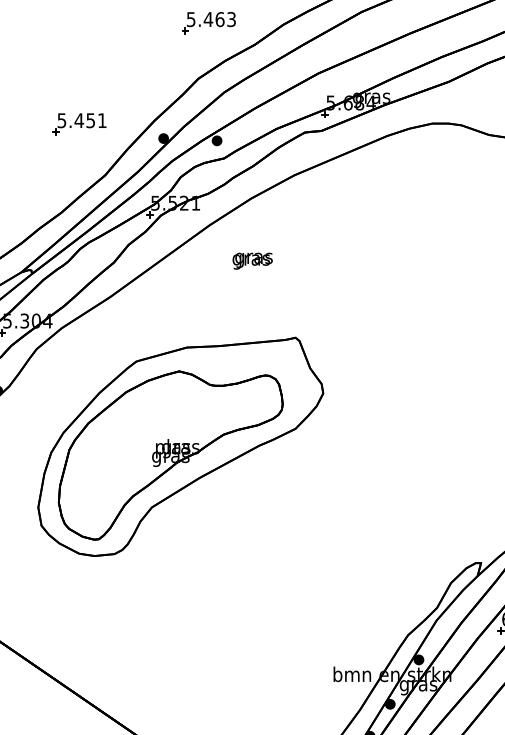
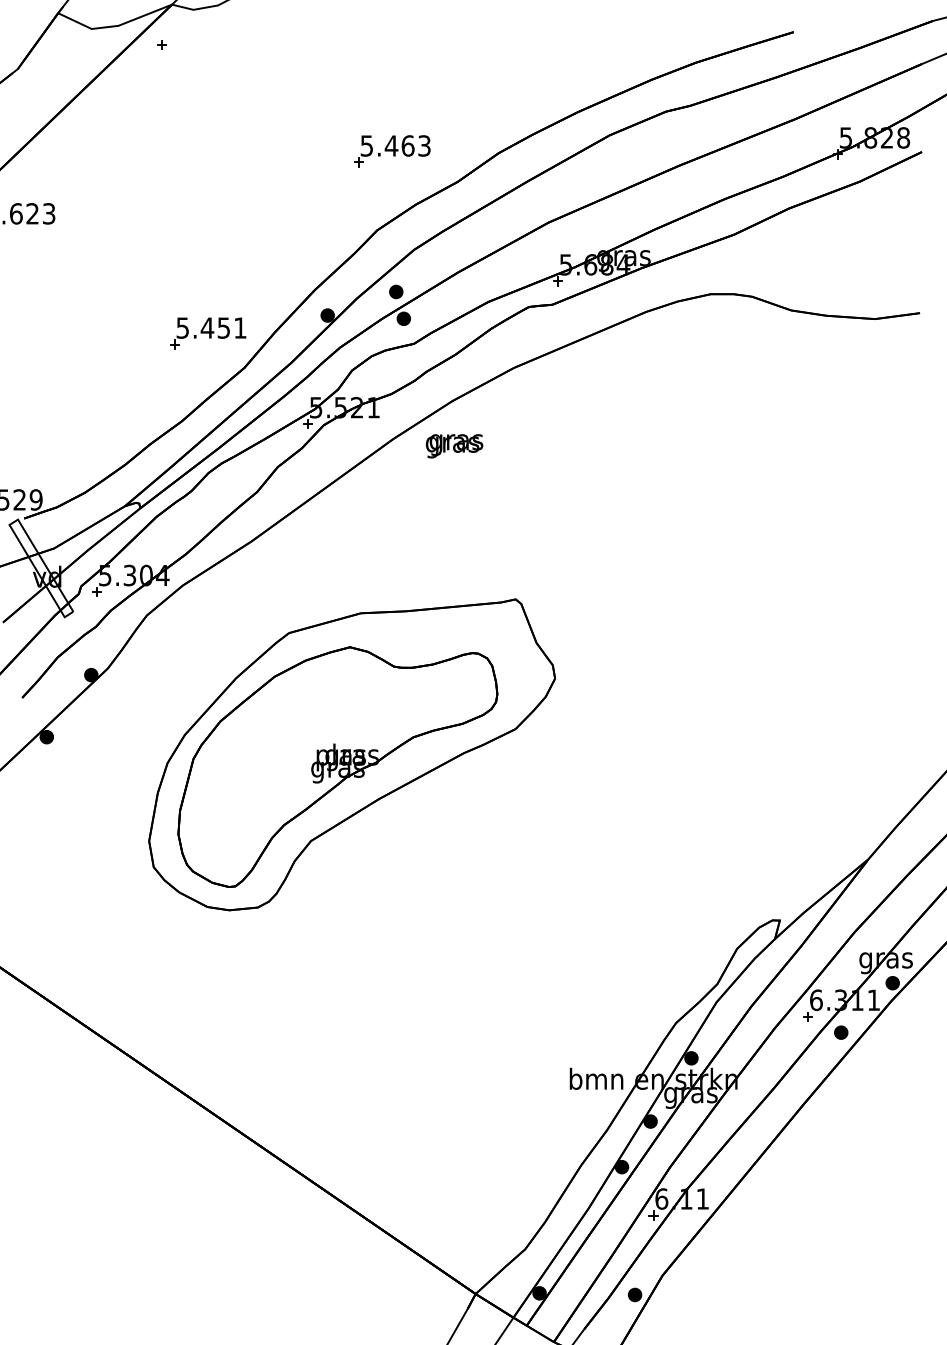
part: (211, 121) -> (396, 291), added
part: (79, 124) -> (208, 333), moved
text: (252, 261) -> (454, 446), moved

